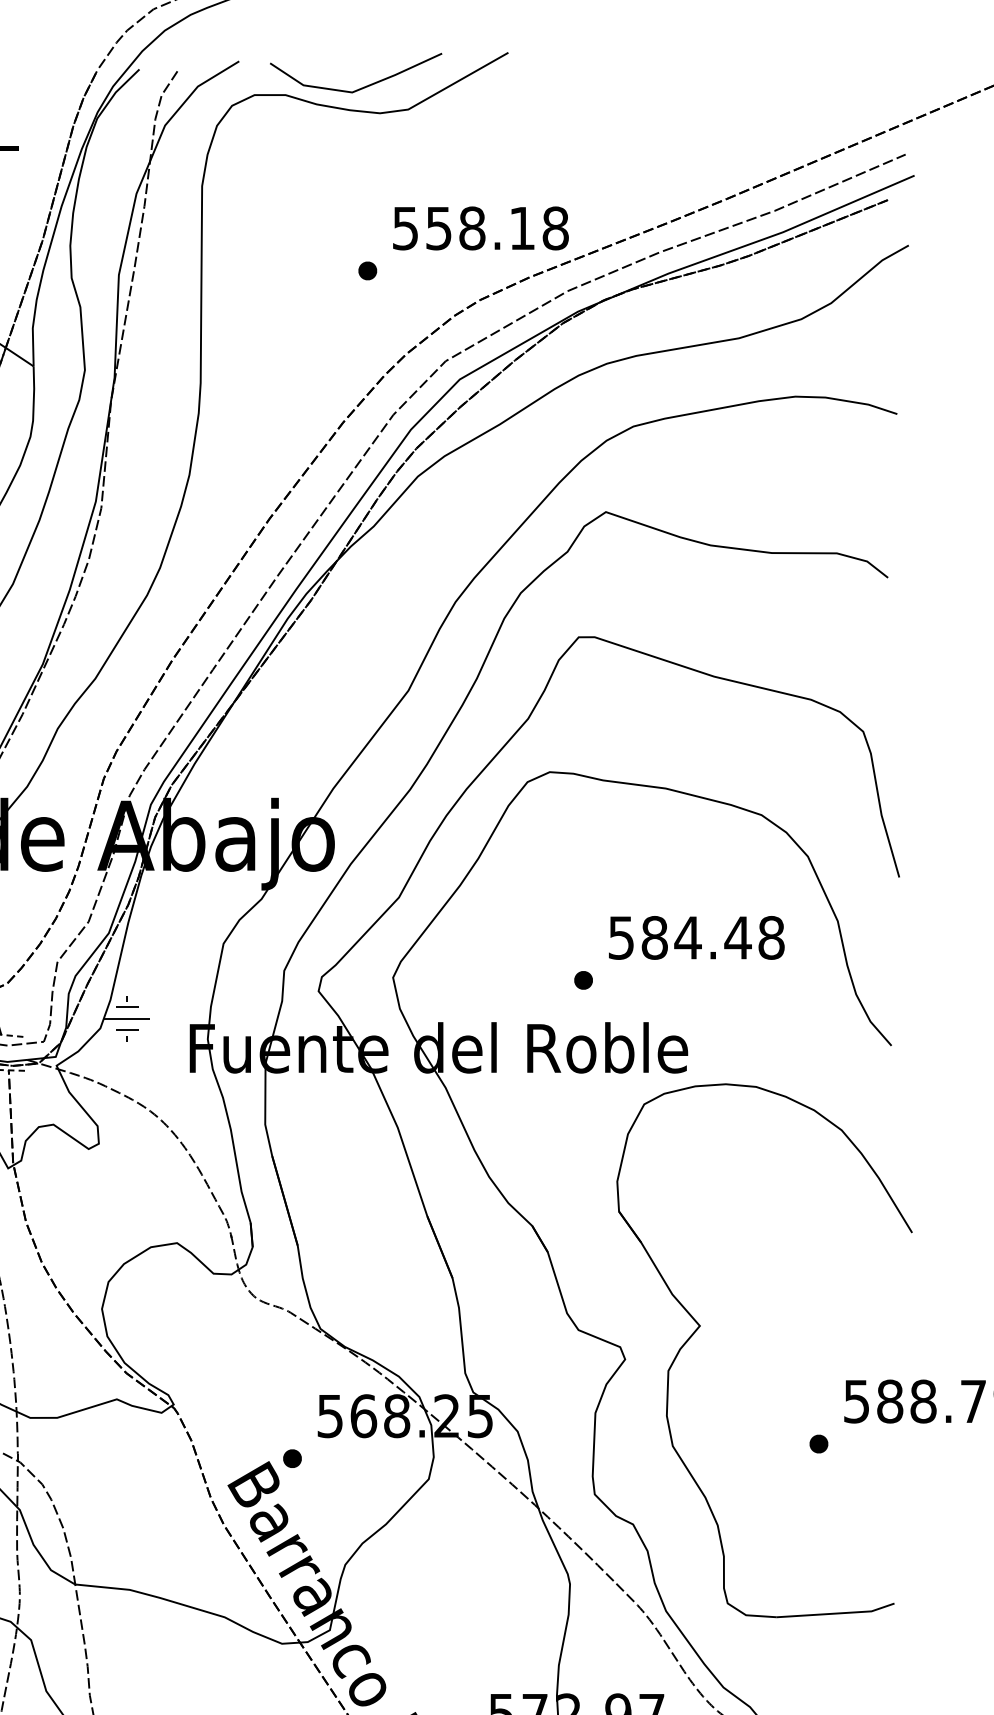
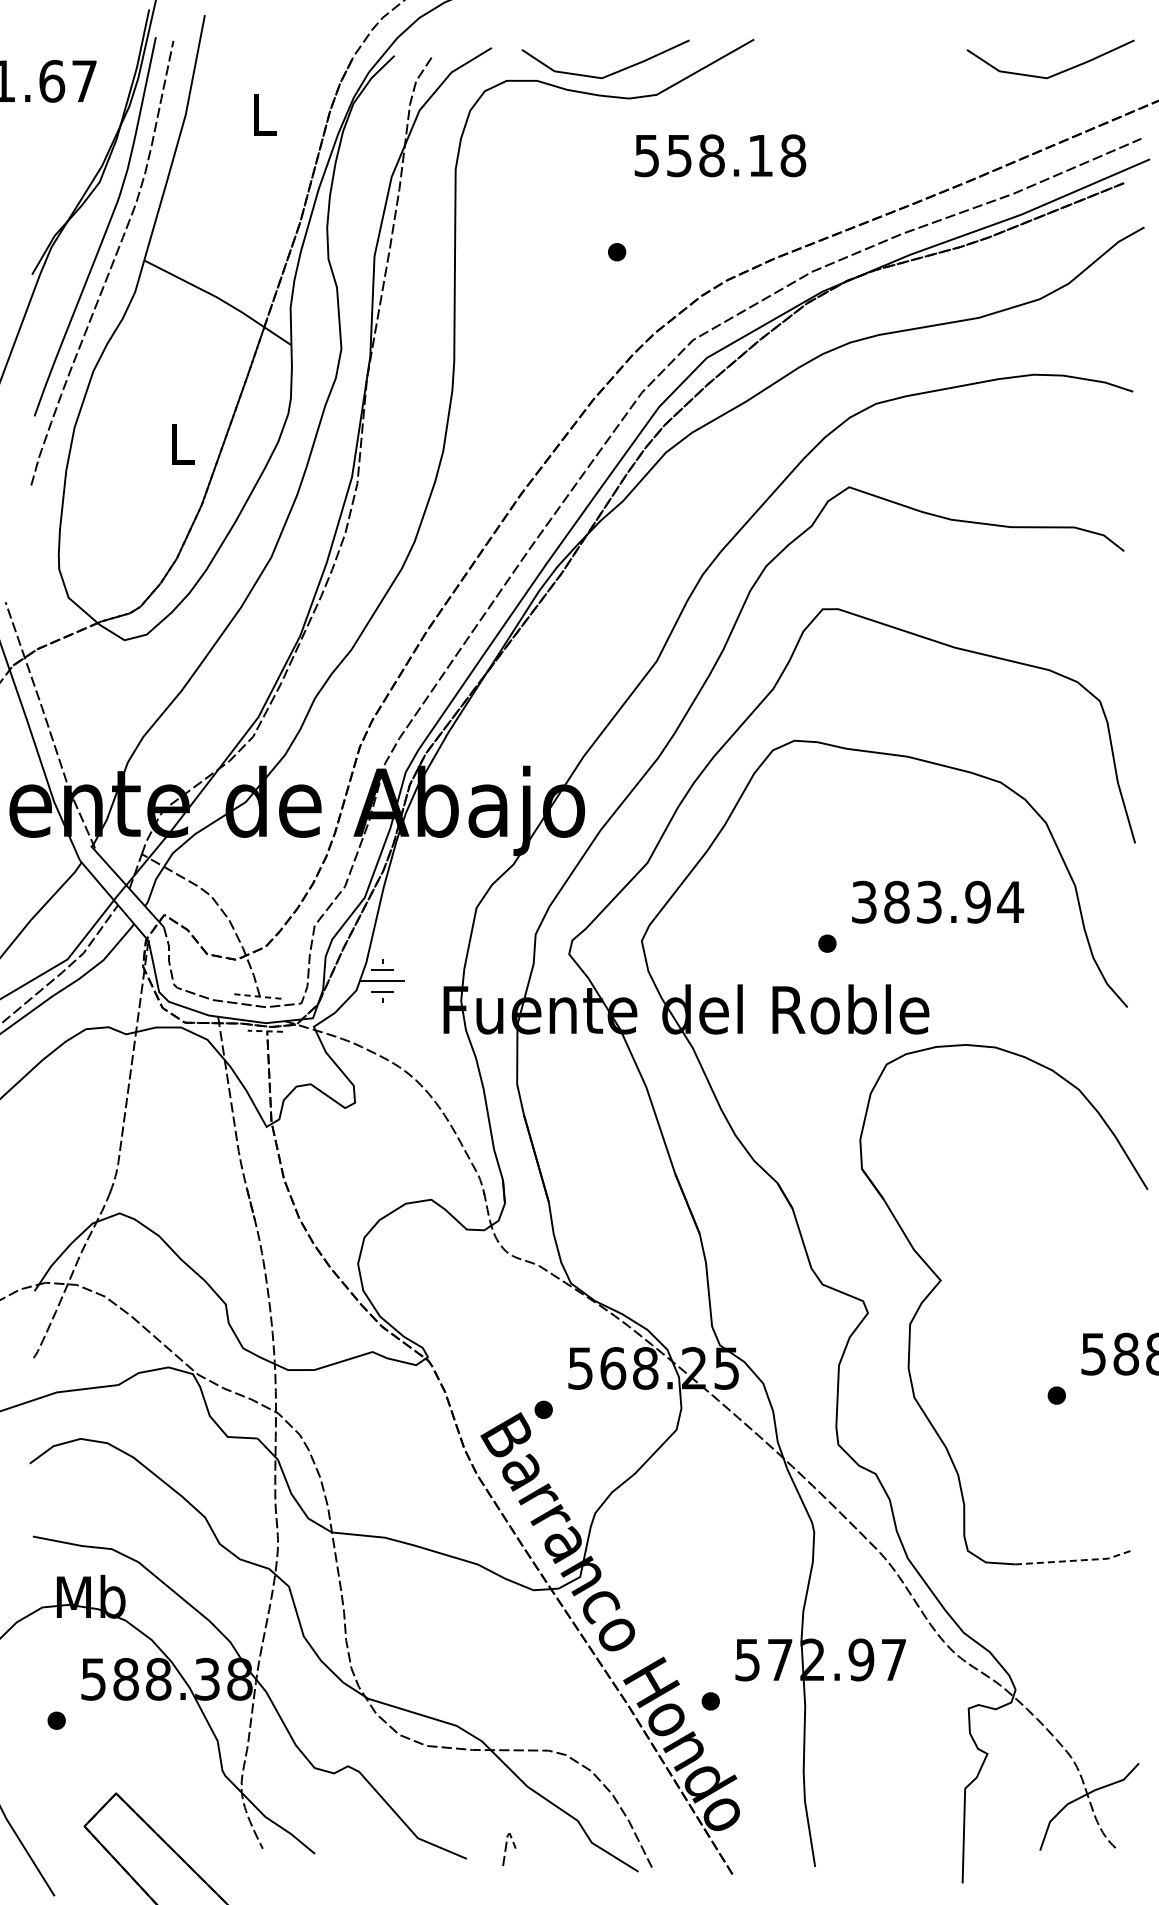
line: (817, 87) -> (1055, 73), added
text: (481, 228) -> (720, 155), moved
text: (697, 937) -> (938, 901), 584.48 -> 383.94
line: (837, 1613) -> (1074, 1560), solid -> dashed

